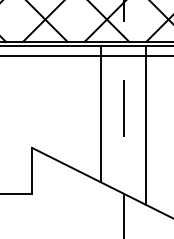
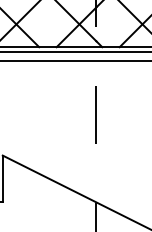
line: (100, 114) -> (72, 121), removed
line: (146, 125) -> (119, 132), removed

